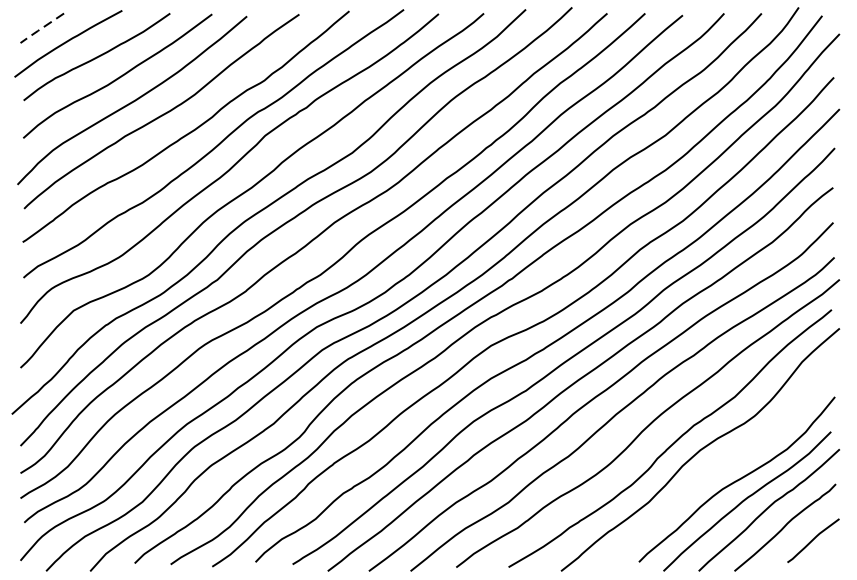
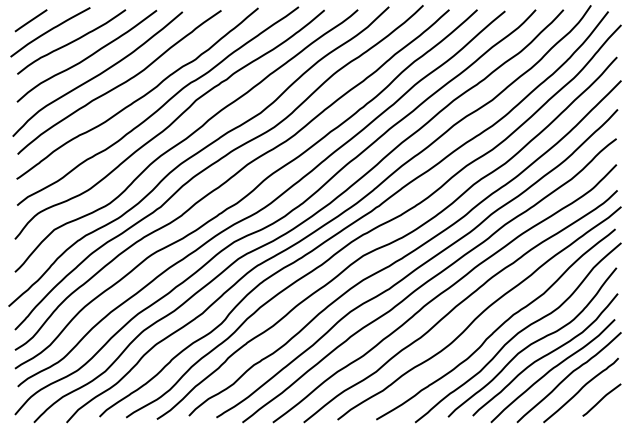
line: (40, 29) -> (29, 21), dashed -> solid
curve: (719, 462) -> (532, 342), added

